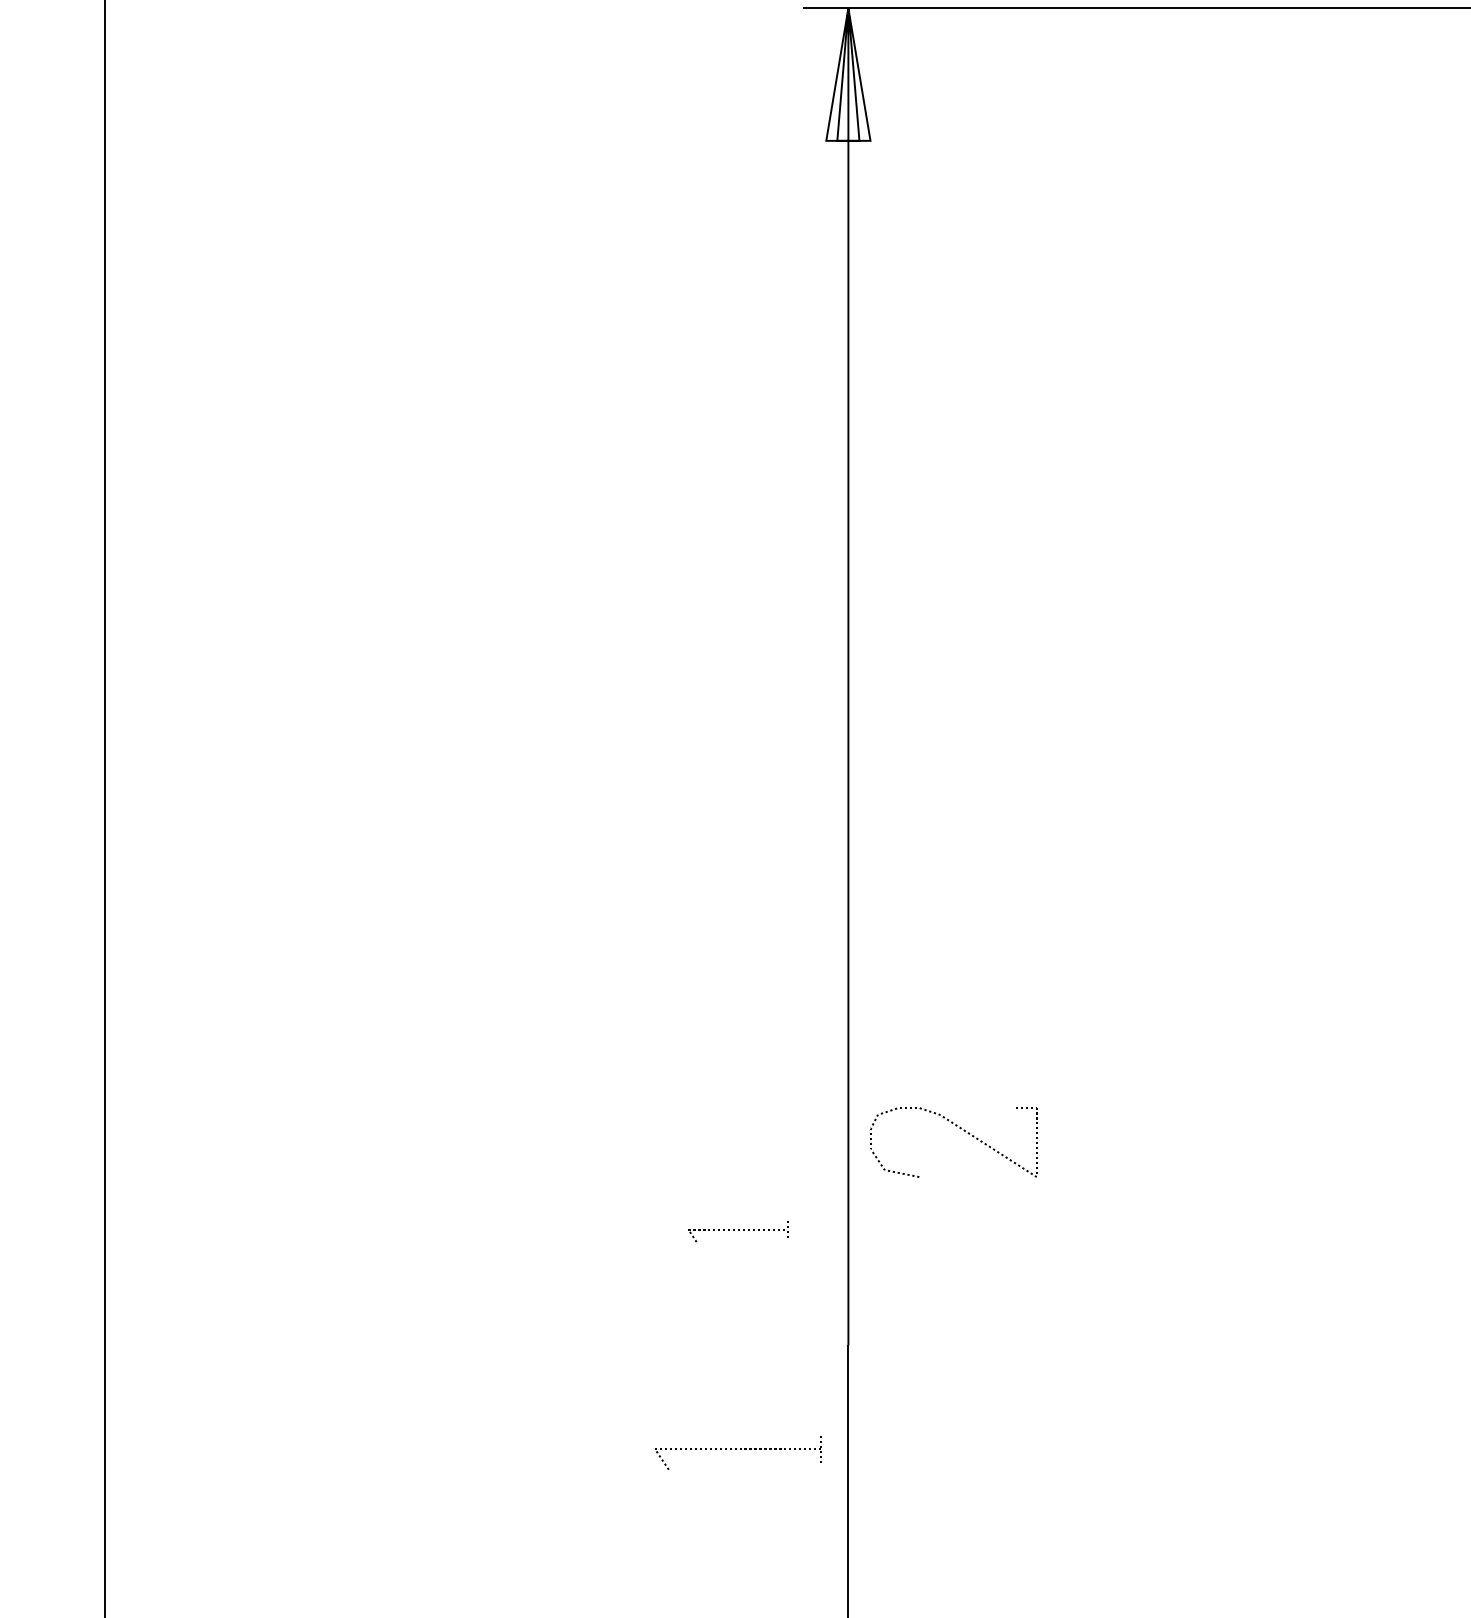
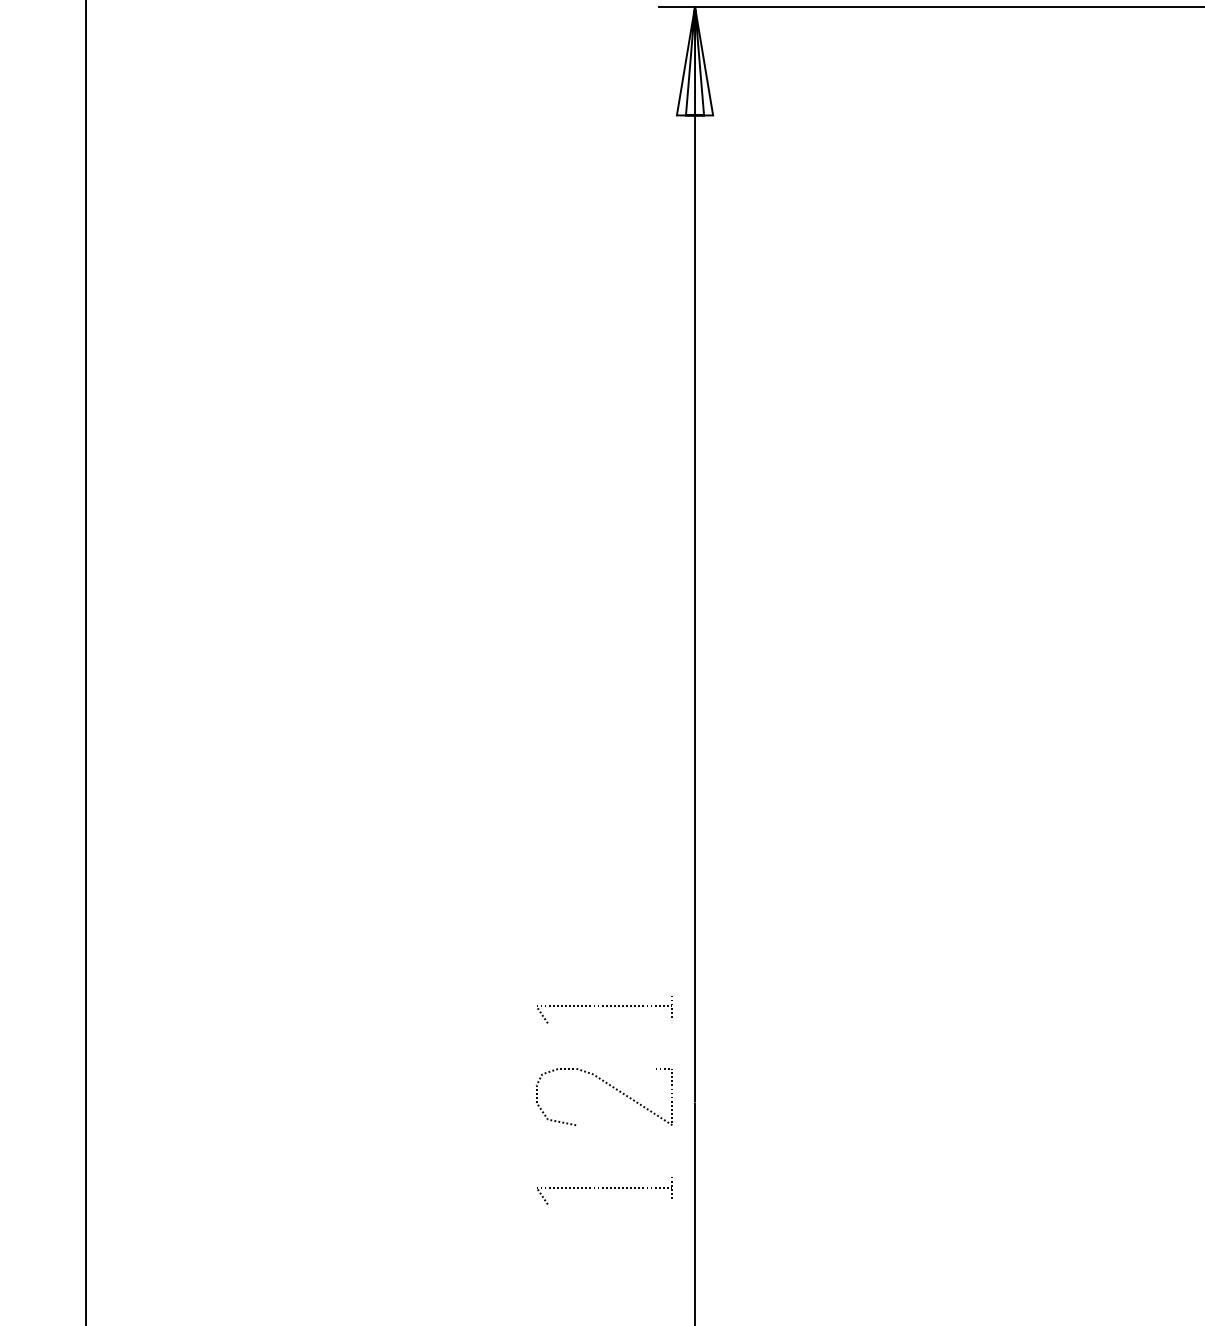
curve: (960, 1129) -> (609, 1086), moved
part: (738, 1231) -> (604, 1009), size x1.67

